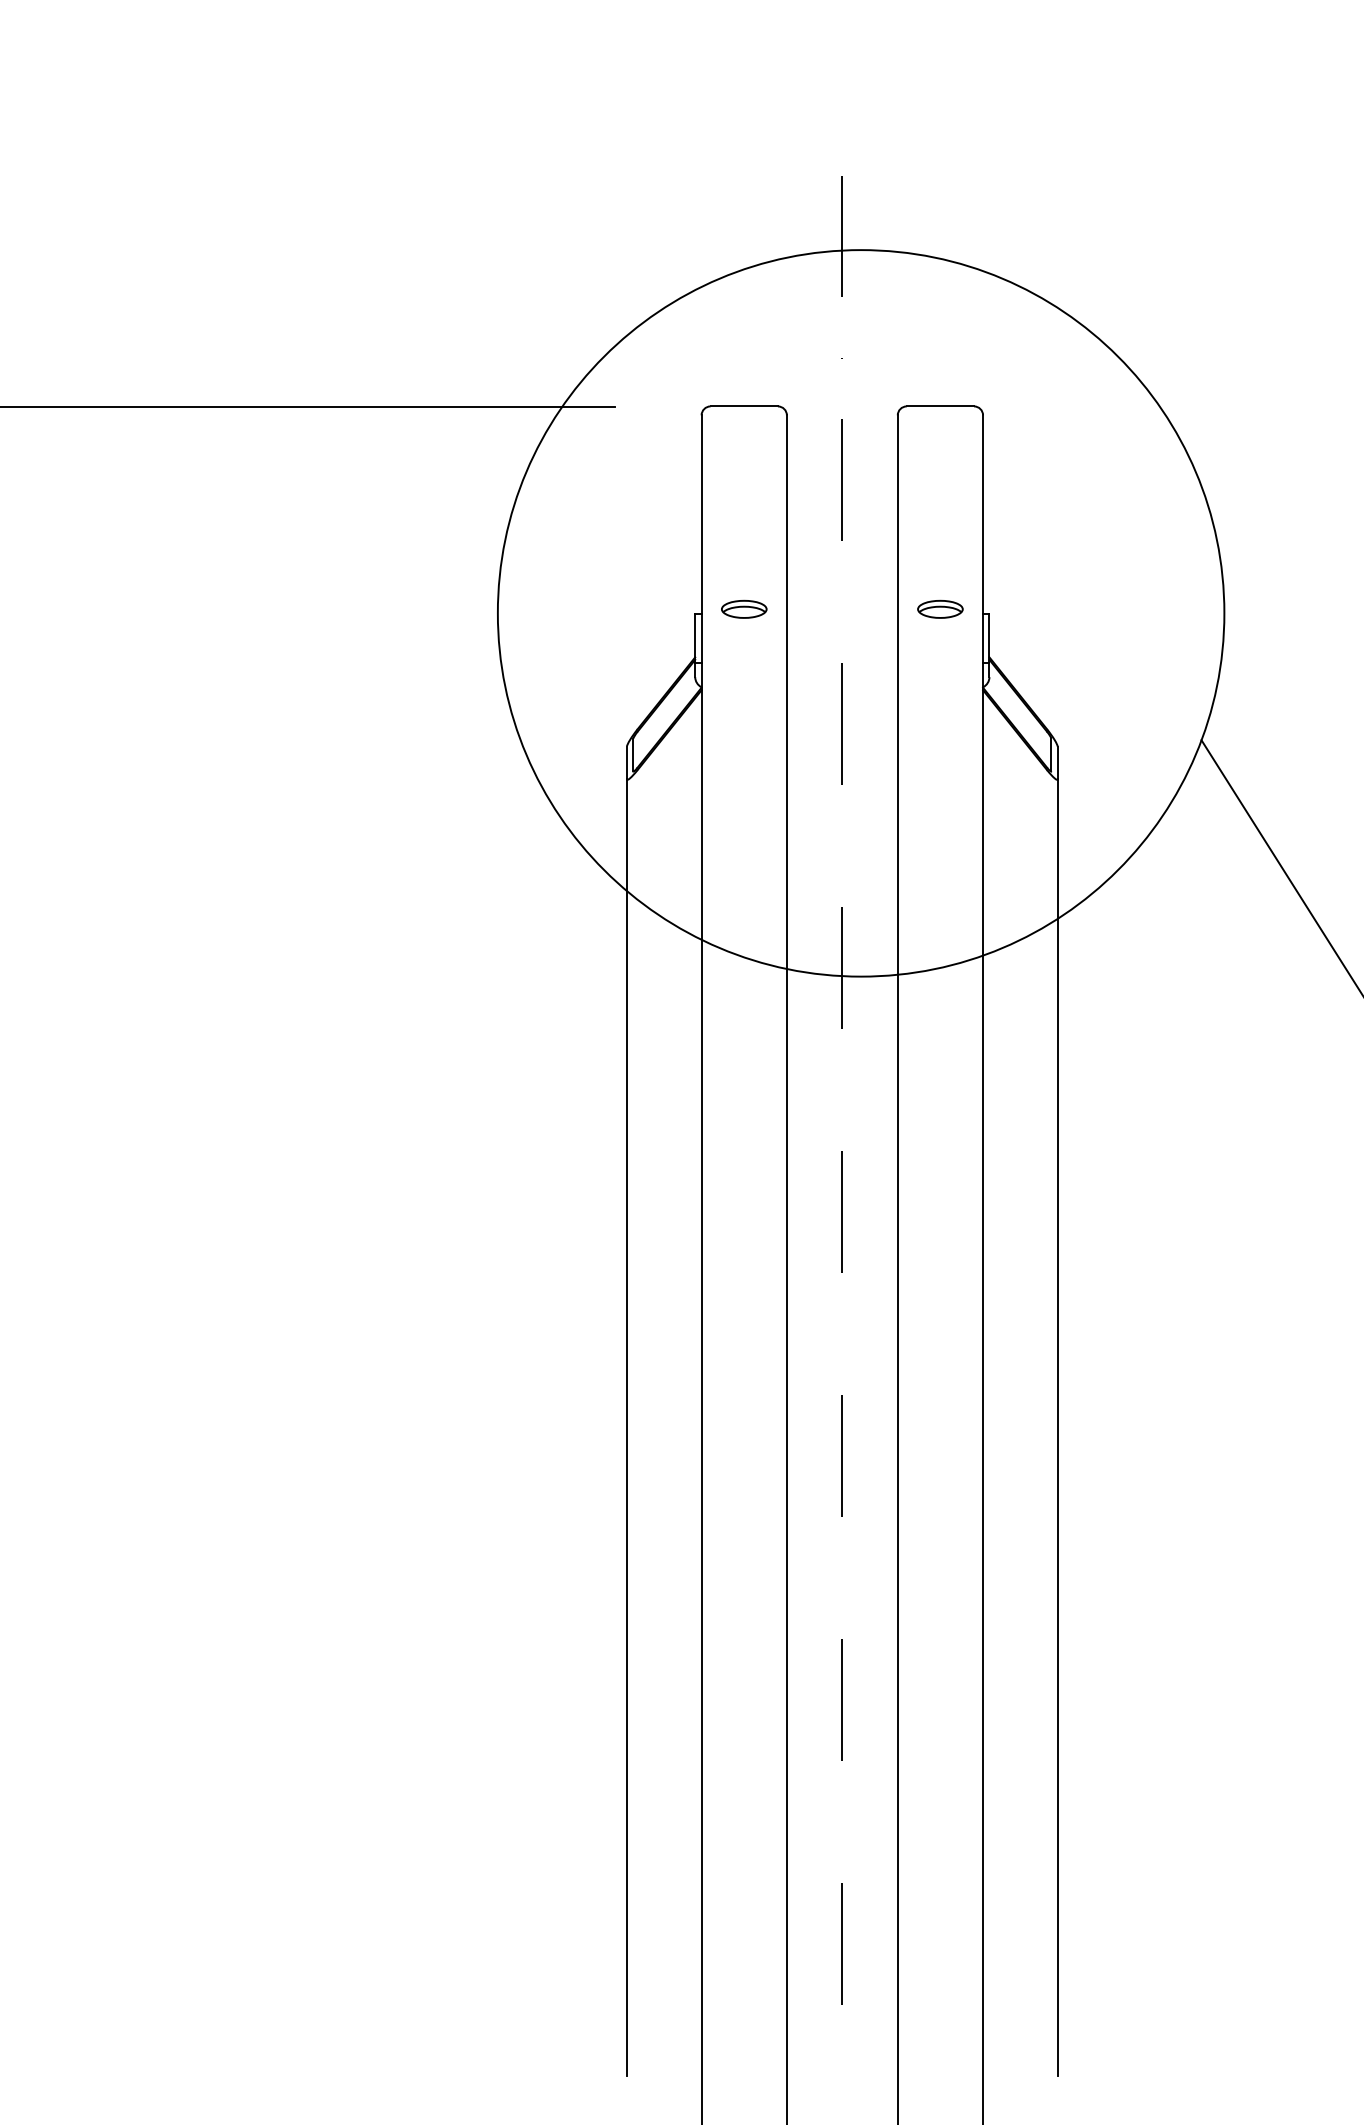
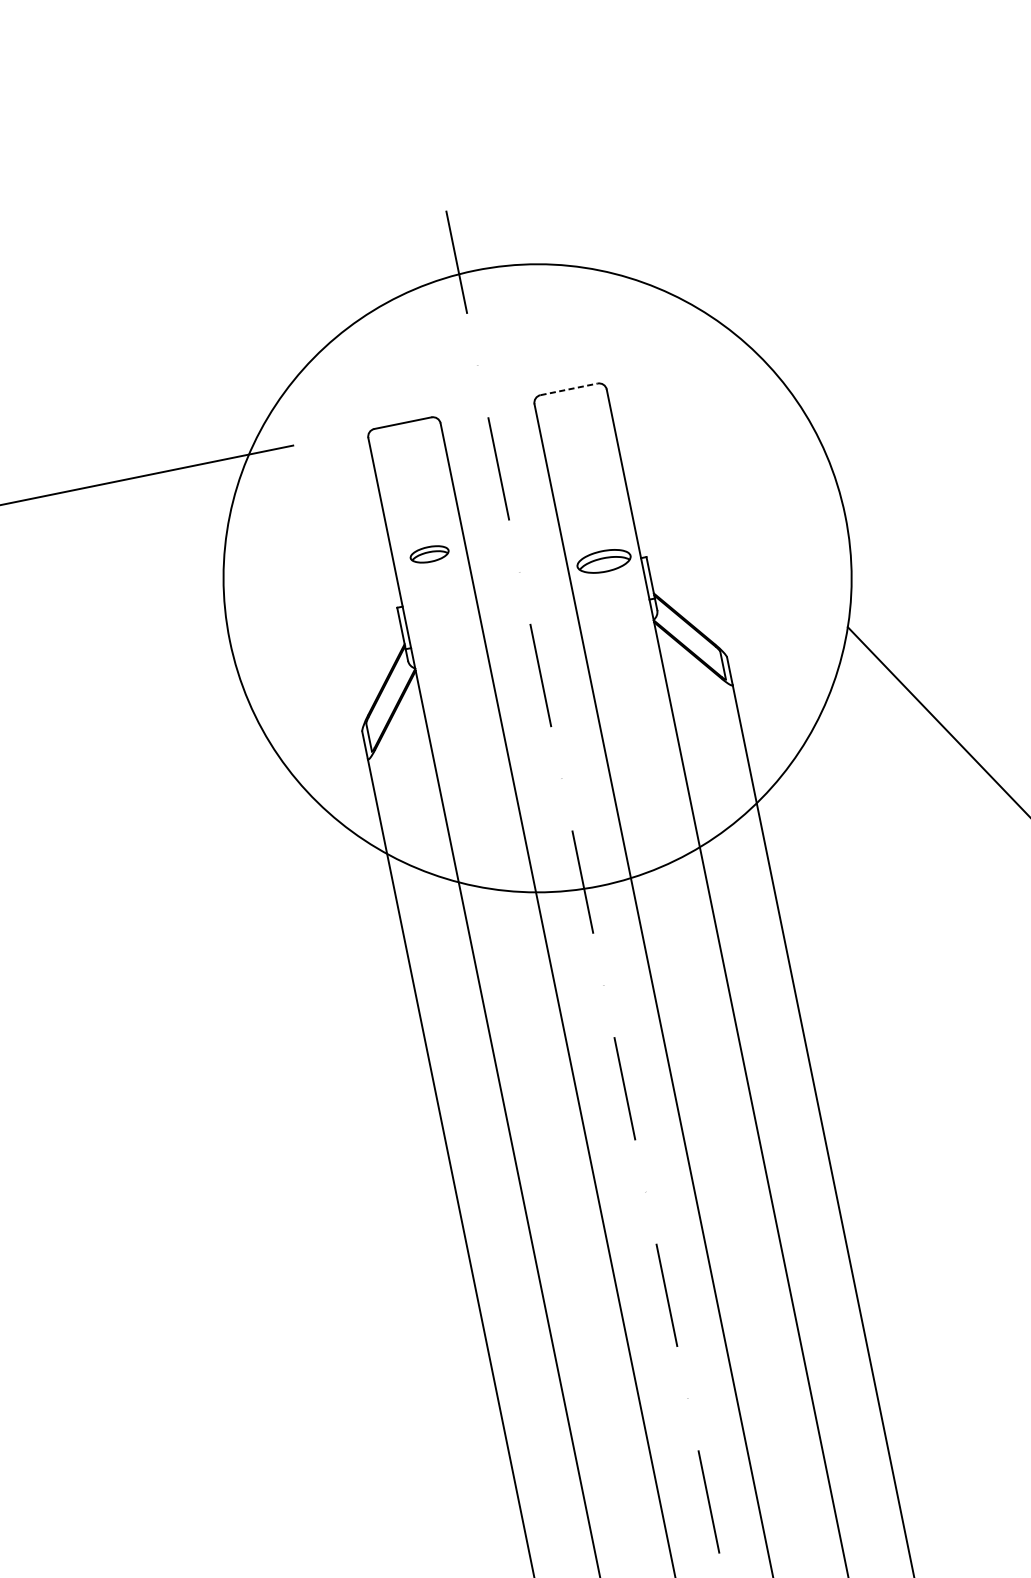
line: (940, 406) -> (569, 389), solid -> dashed
part: (744, 608) -> (429, 553), moved
part: (940, 608) -> (604, 560), size x1.4

